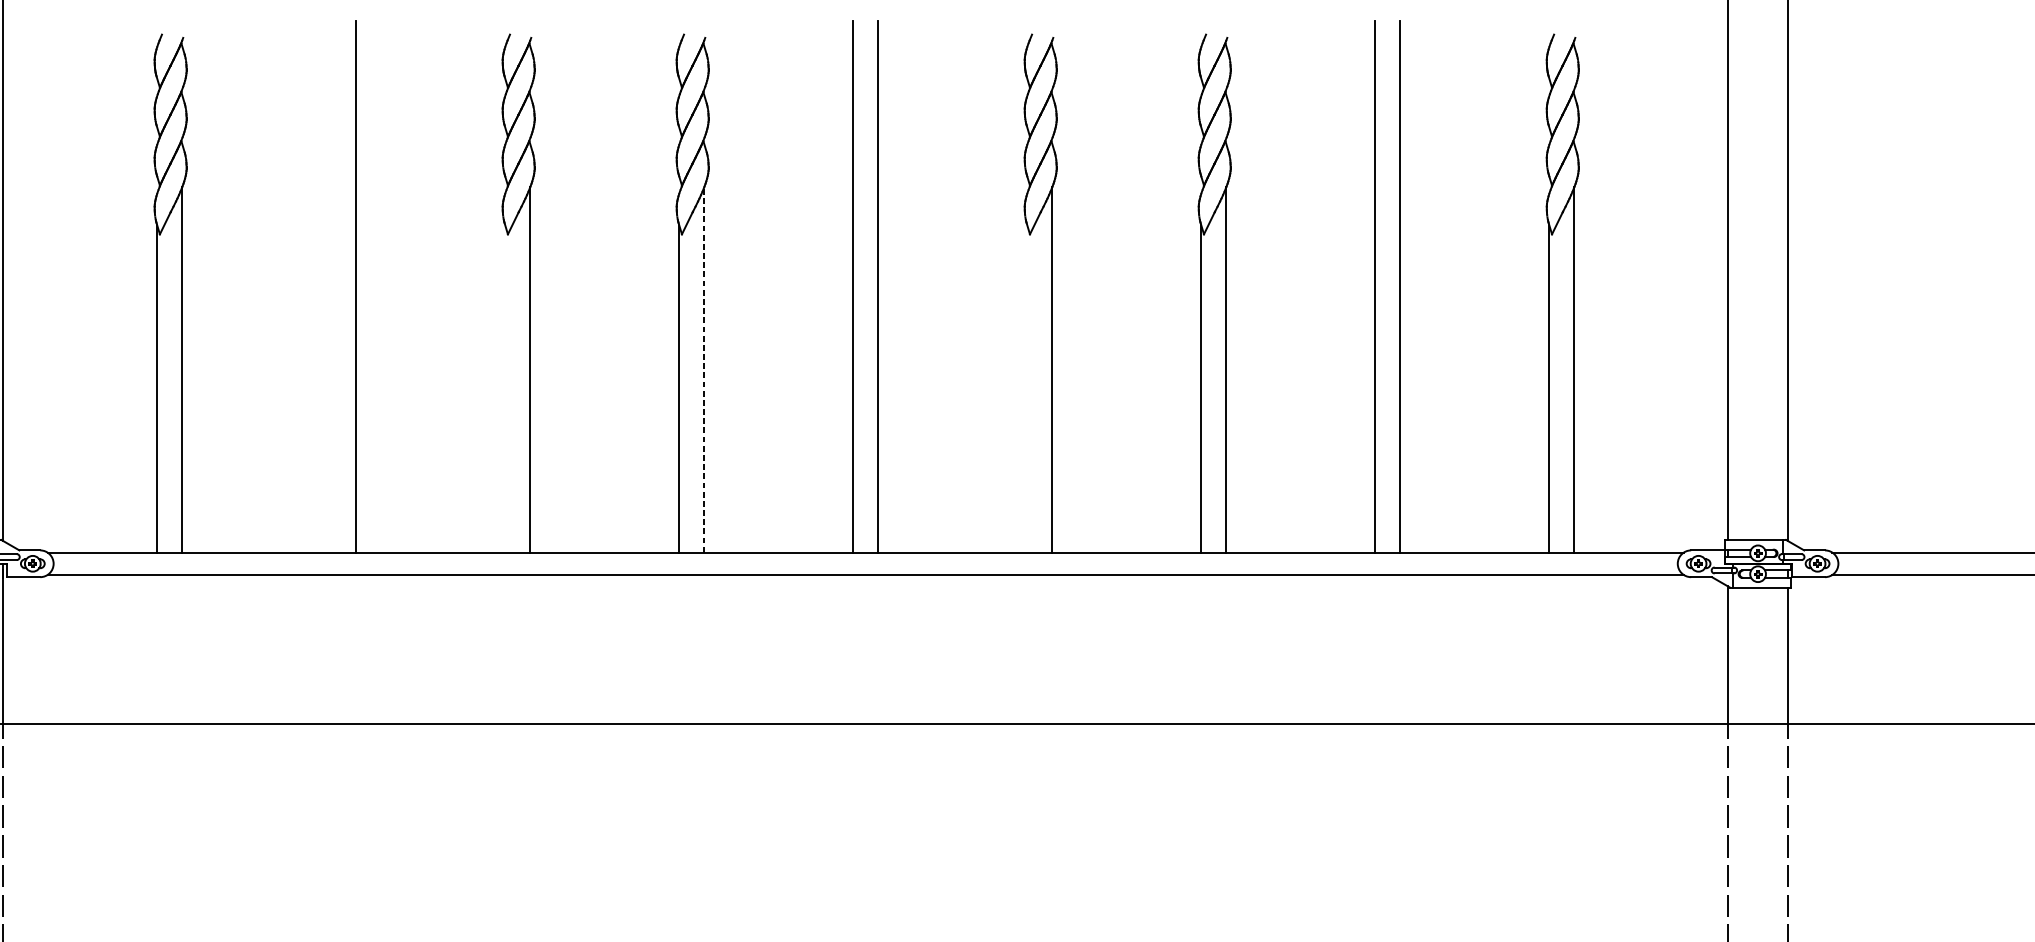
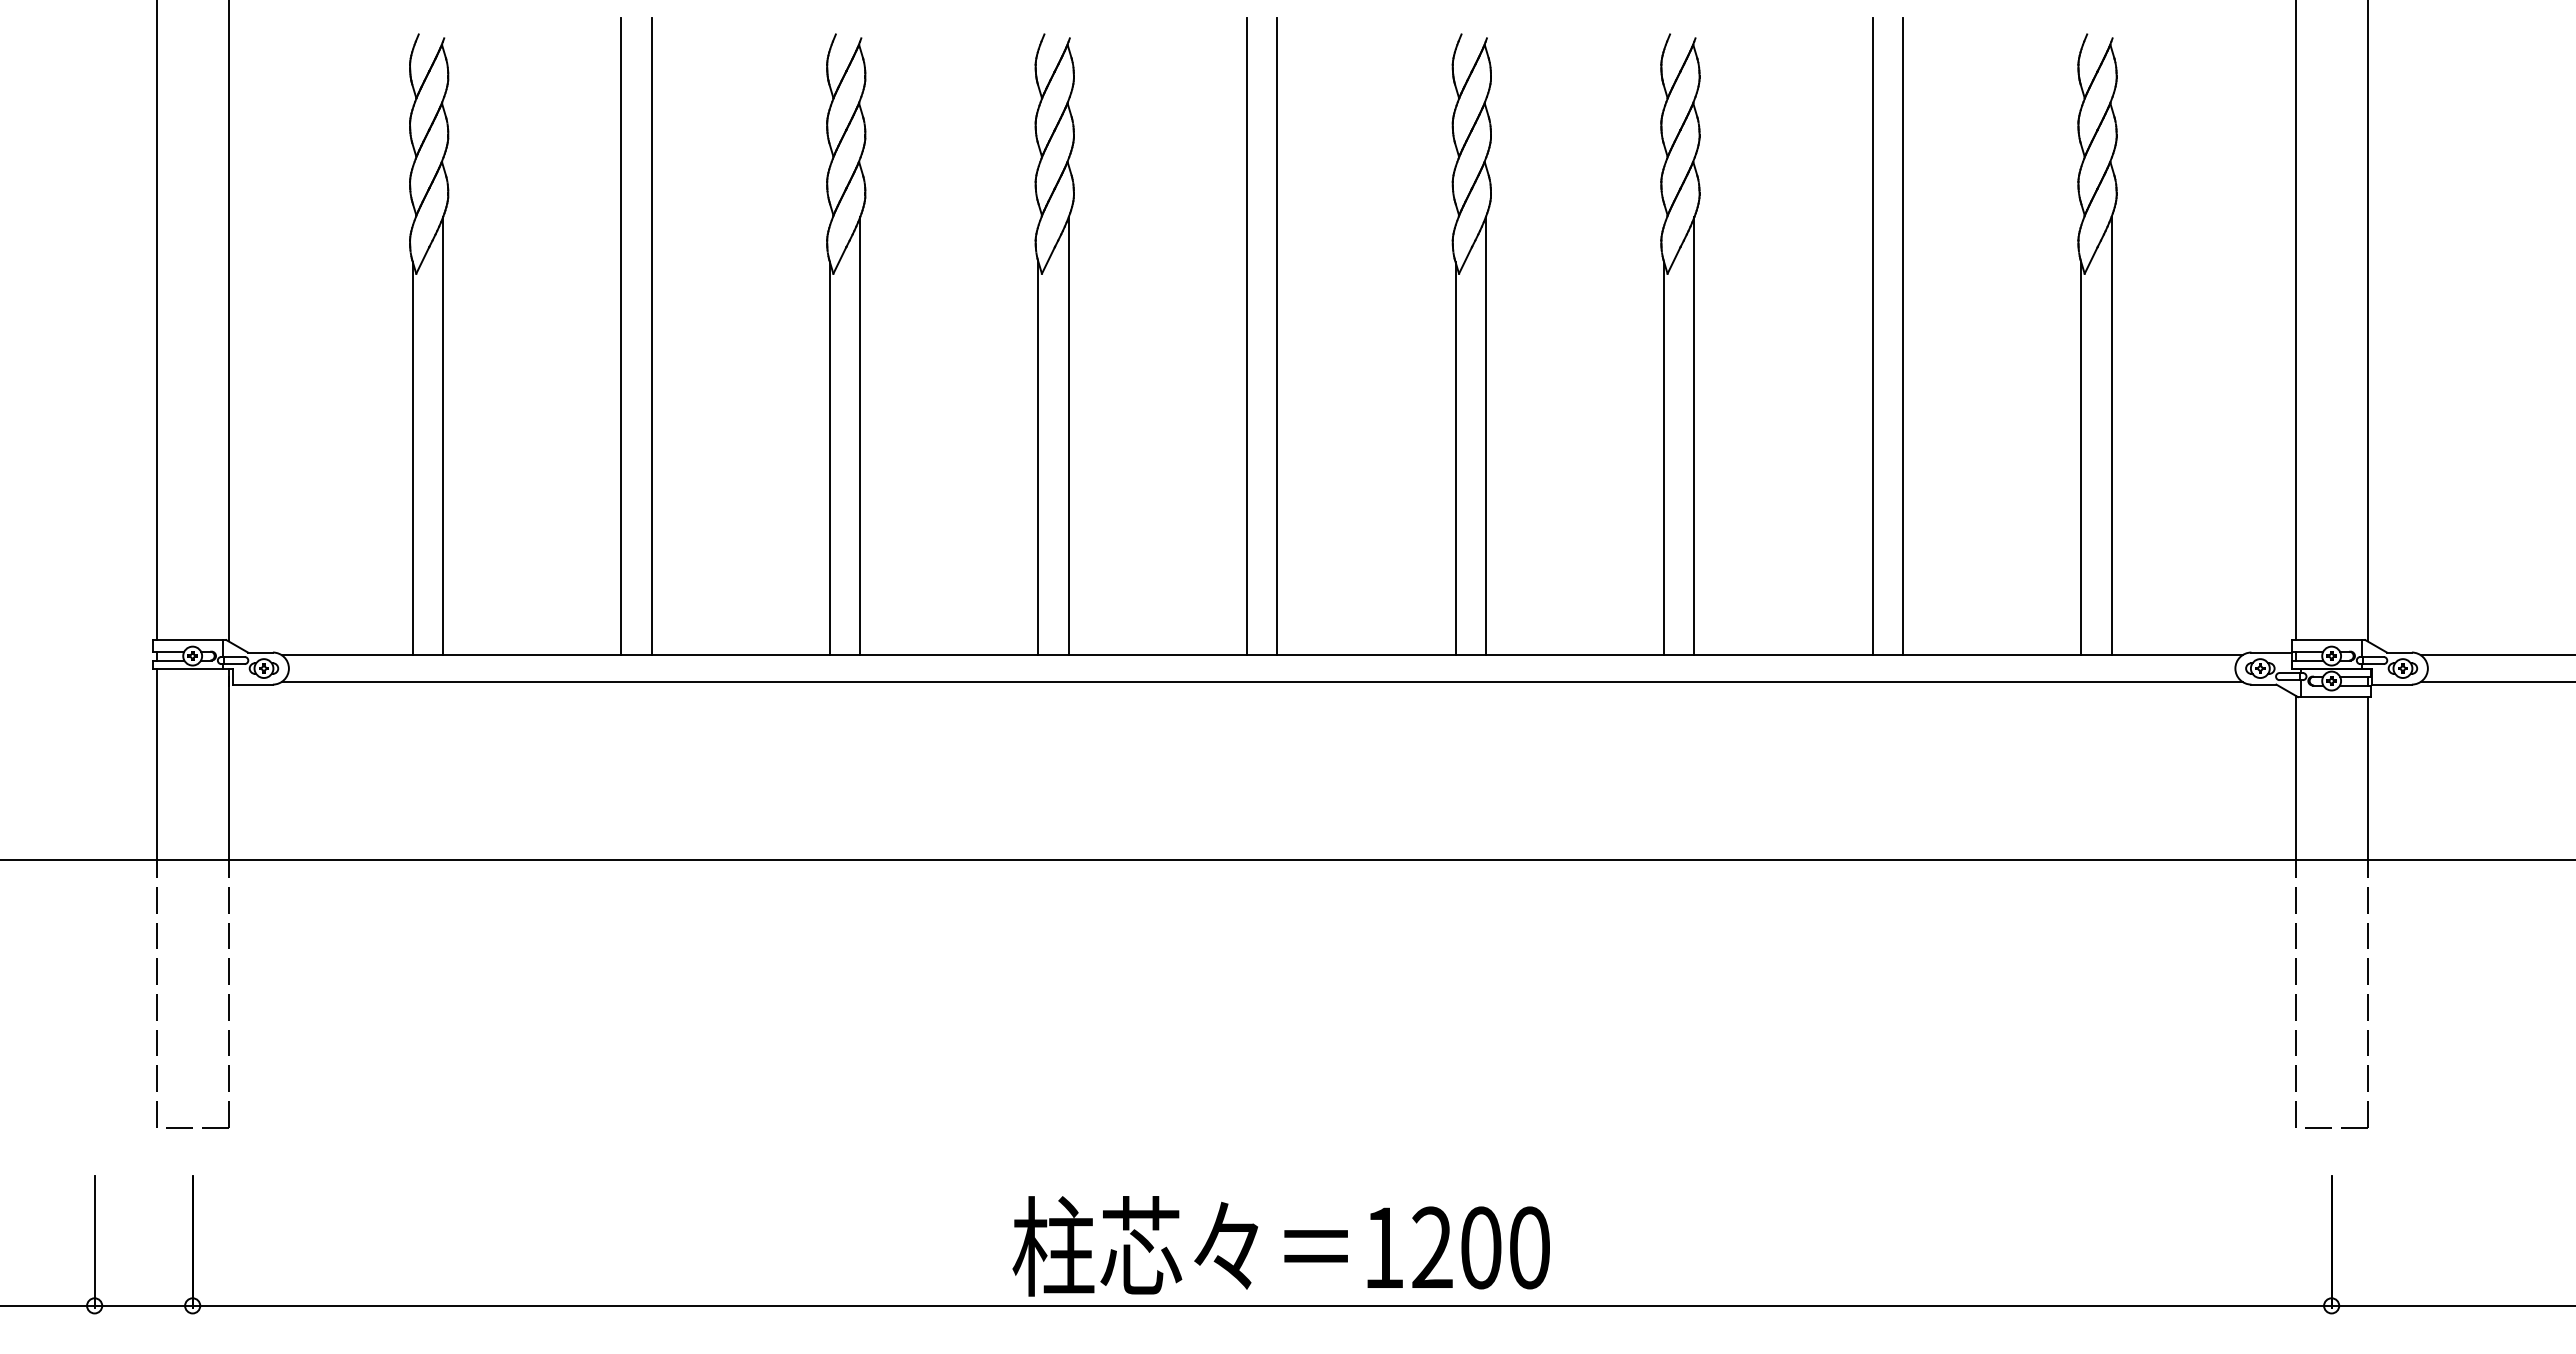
line: (331, 286) -> (621, 336), added
line: (704, 369) -> (1068, 435), dashed -> solid
line: (504, 388) -> (829, 458), added
line: (1027, 388) -> (1455, 458), added

